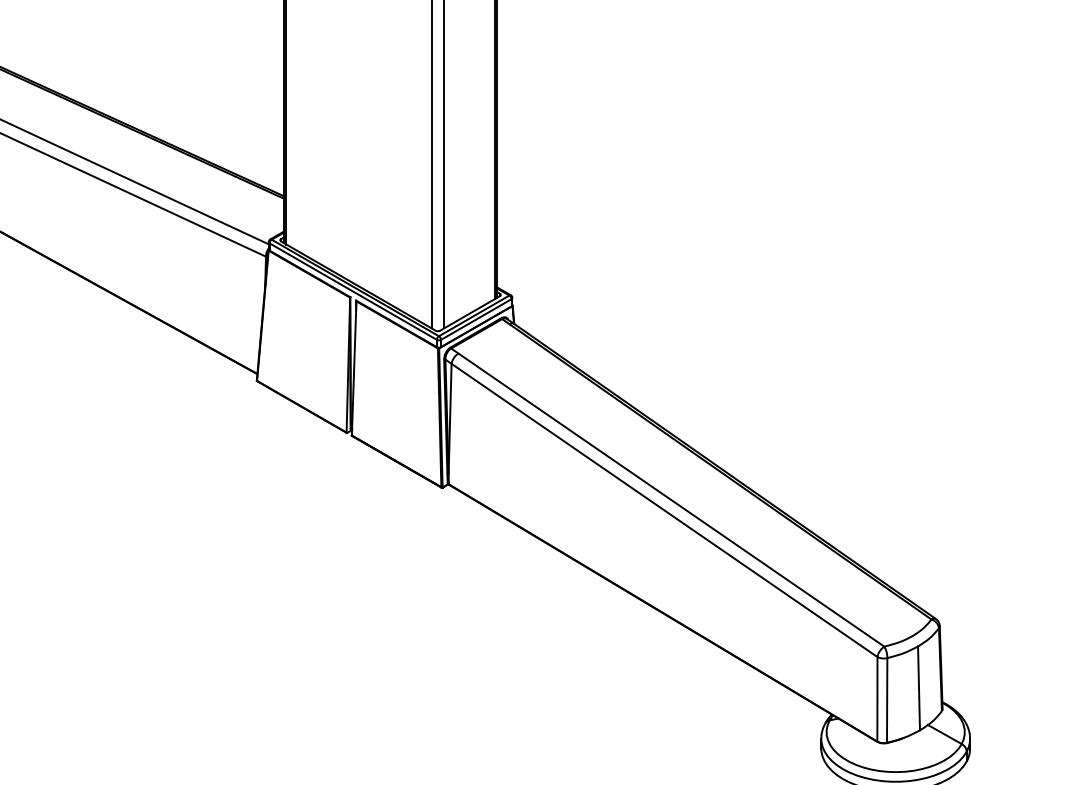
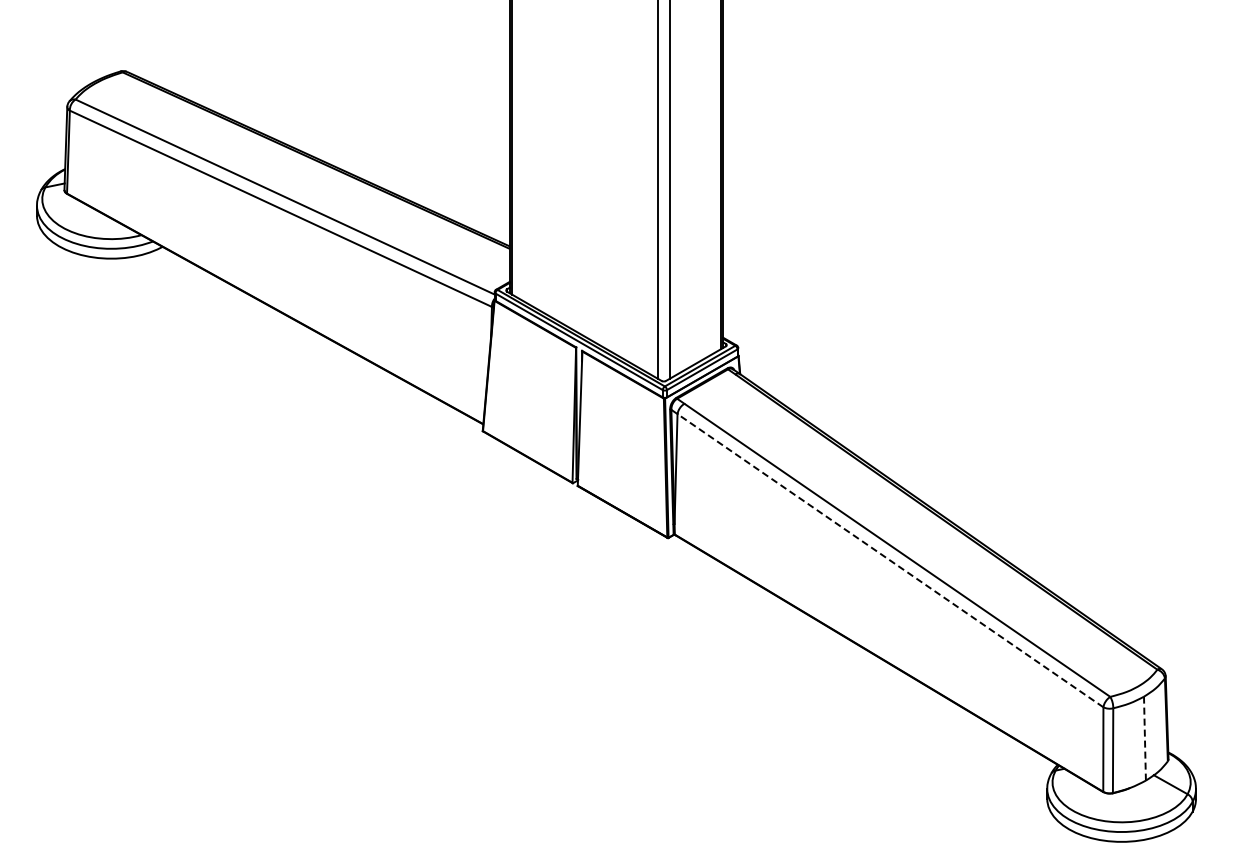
line: (664, 510) -> (890, 560), solid -> dashed
line: (918, 688) -> (1144, 738), solid -> dashed

